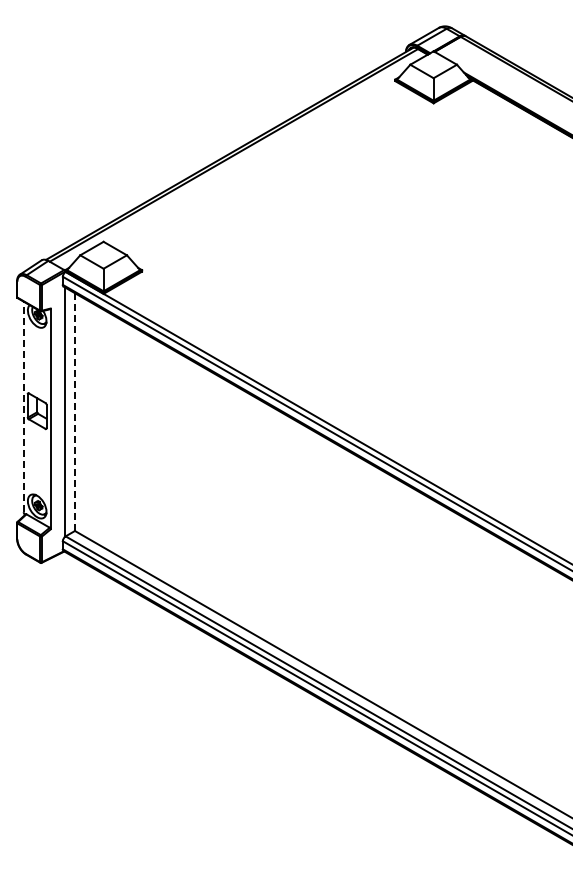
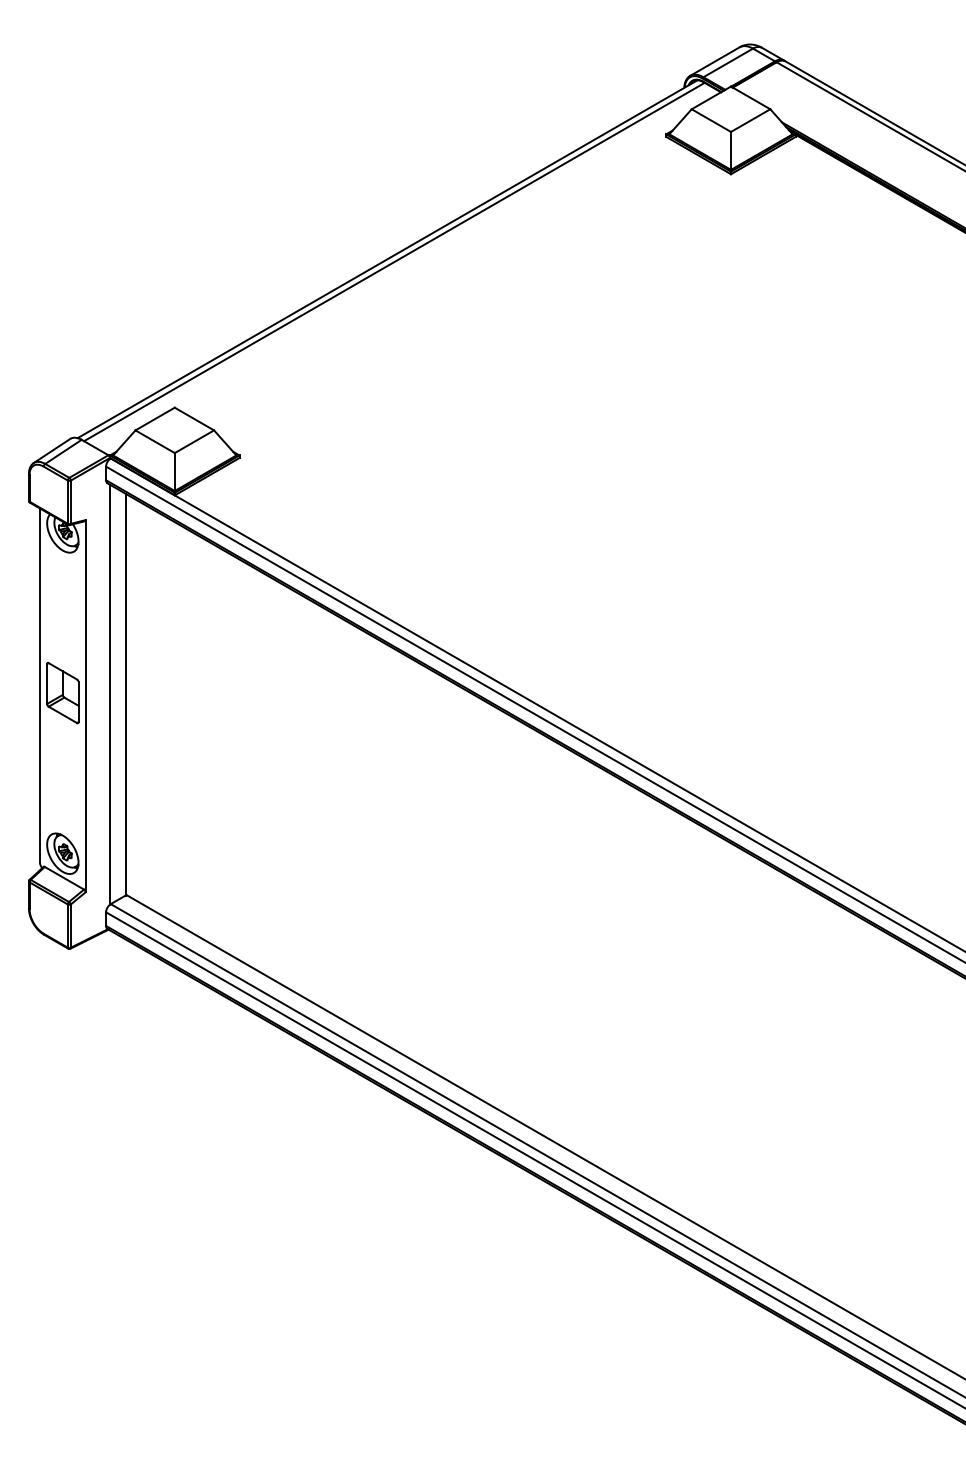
line: (23, 406) -> (39, 685), dashed -> solid
line: (74, 411) -> (125, 693), dashed -> solid

